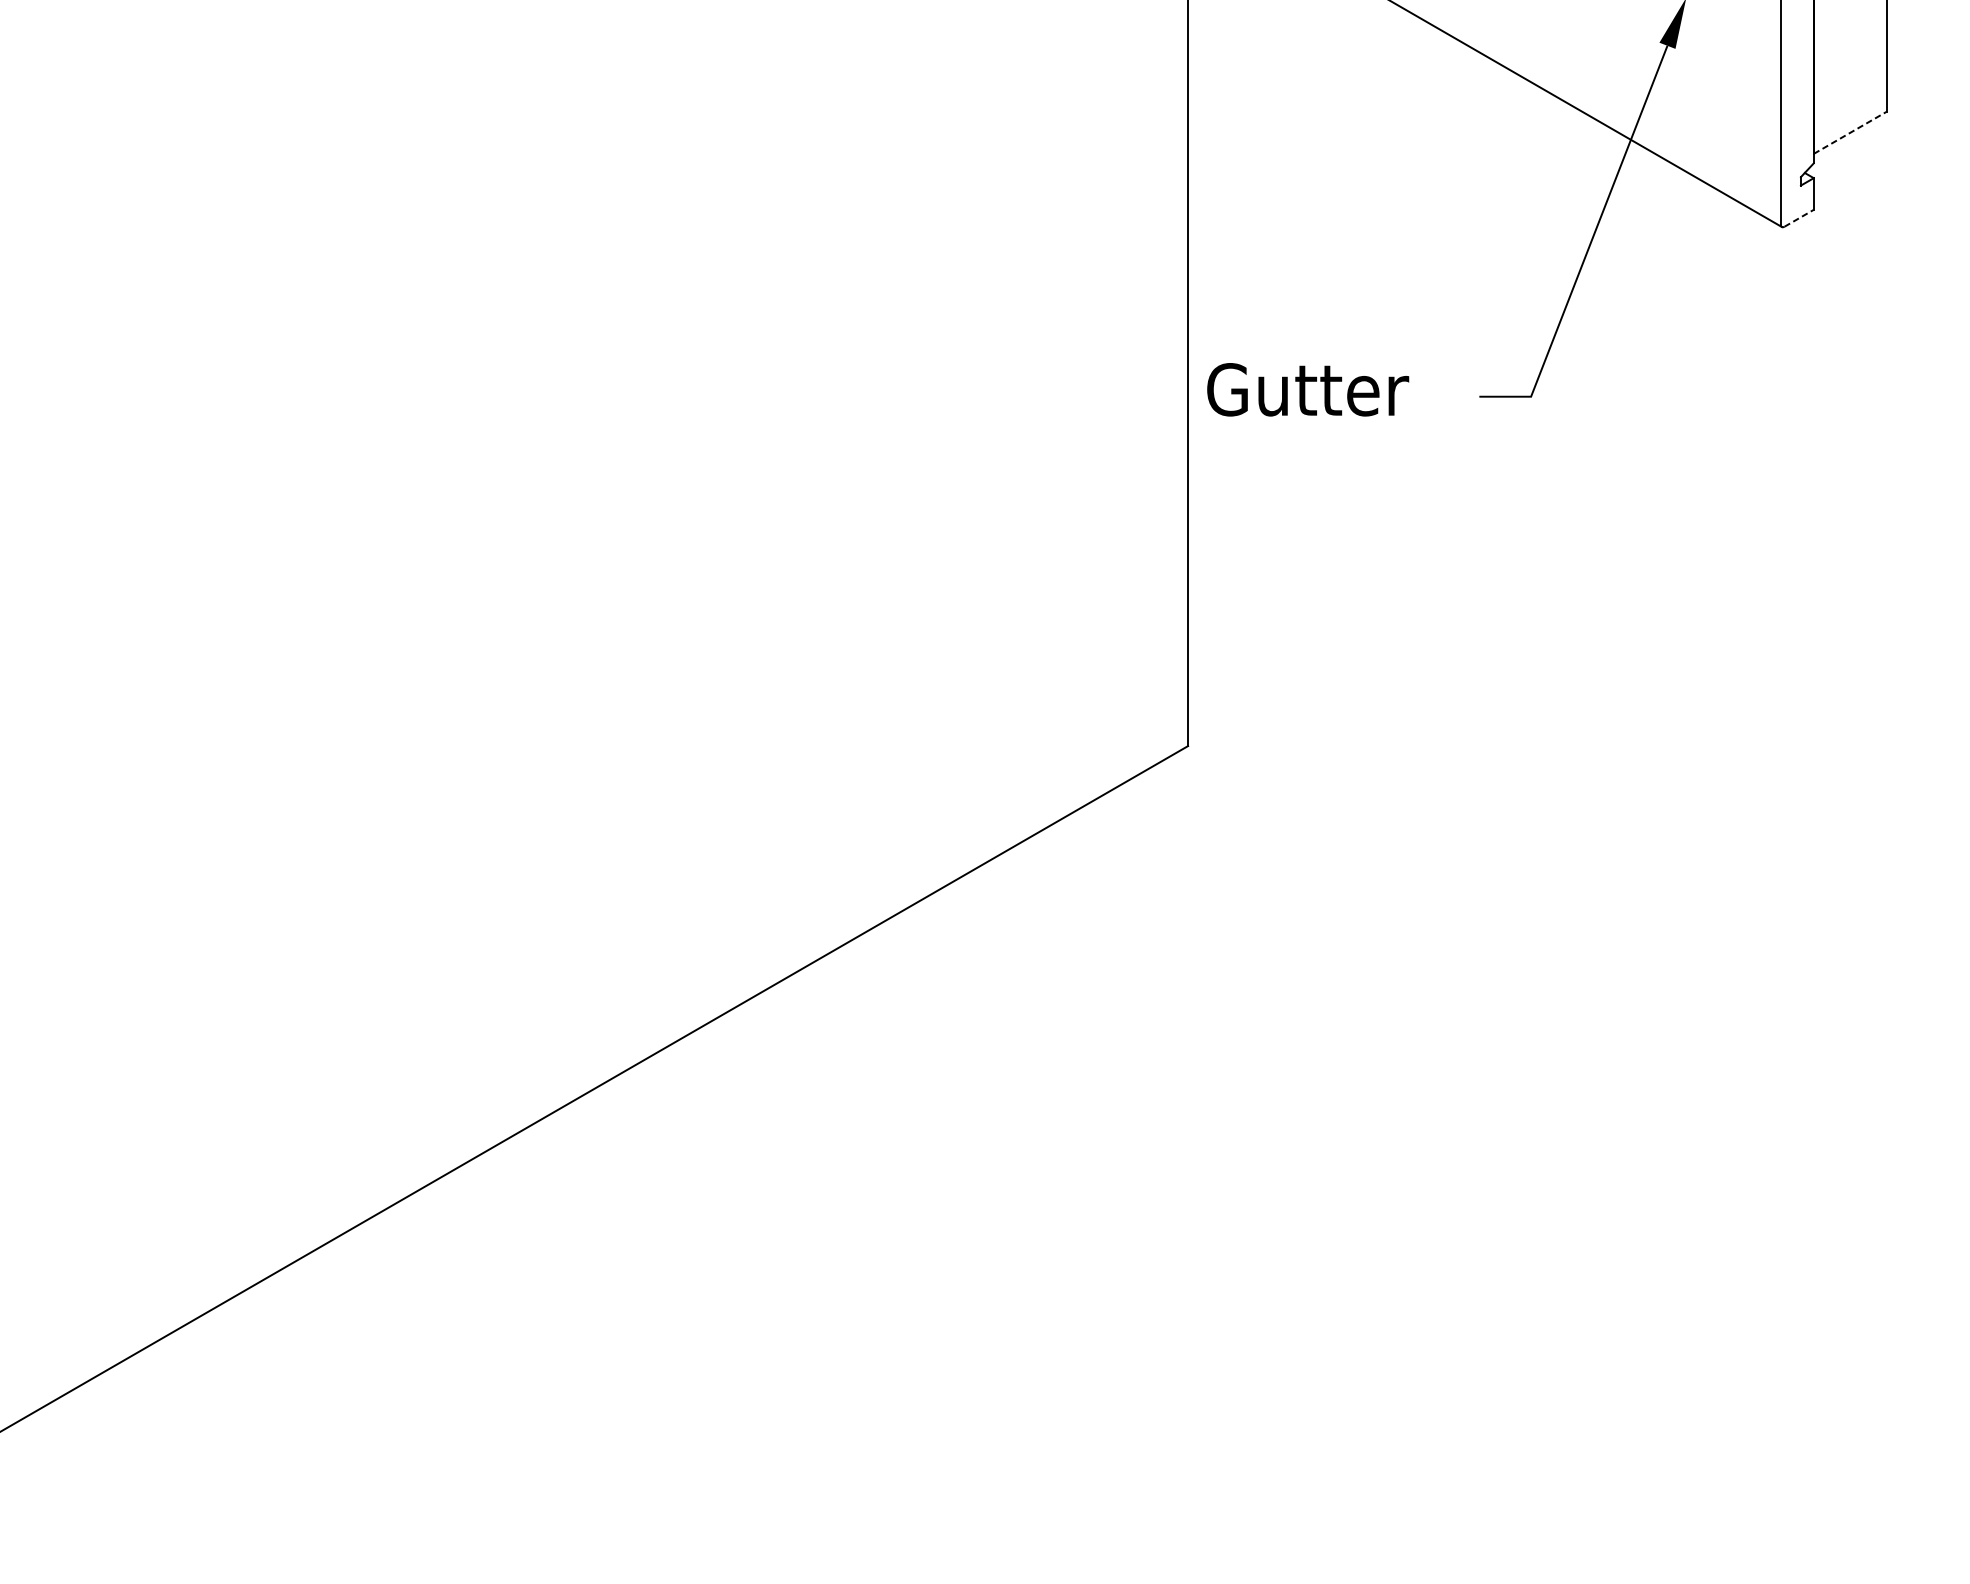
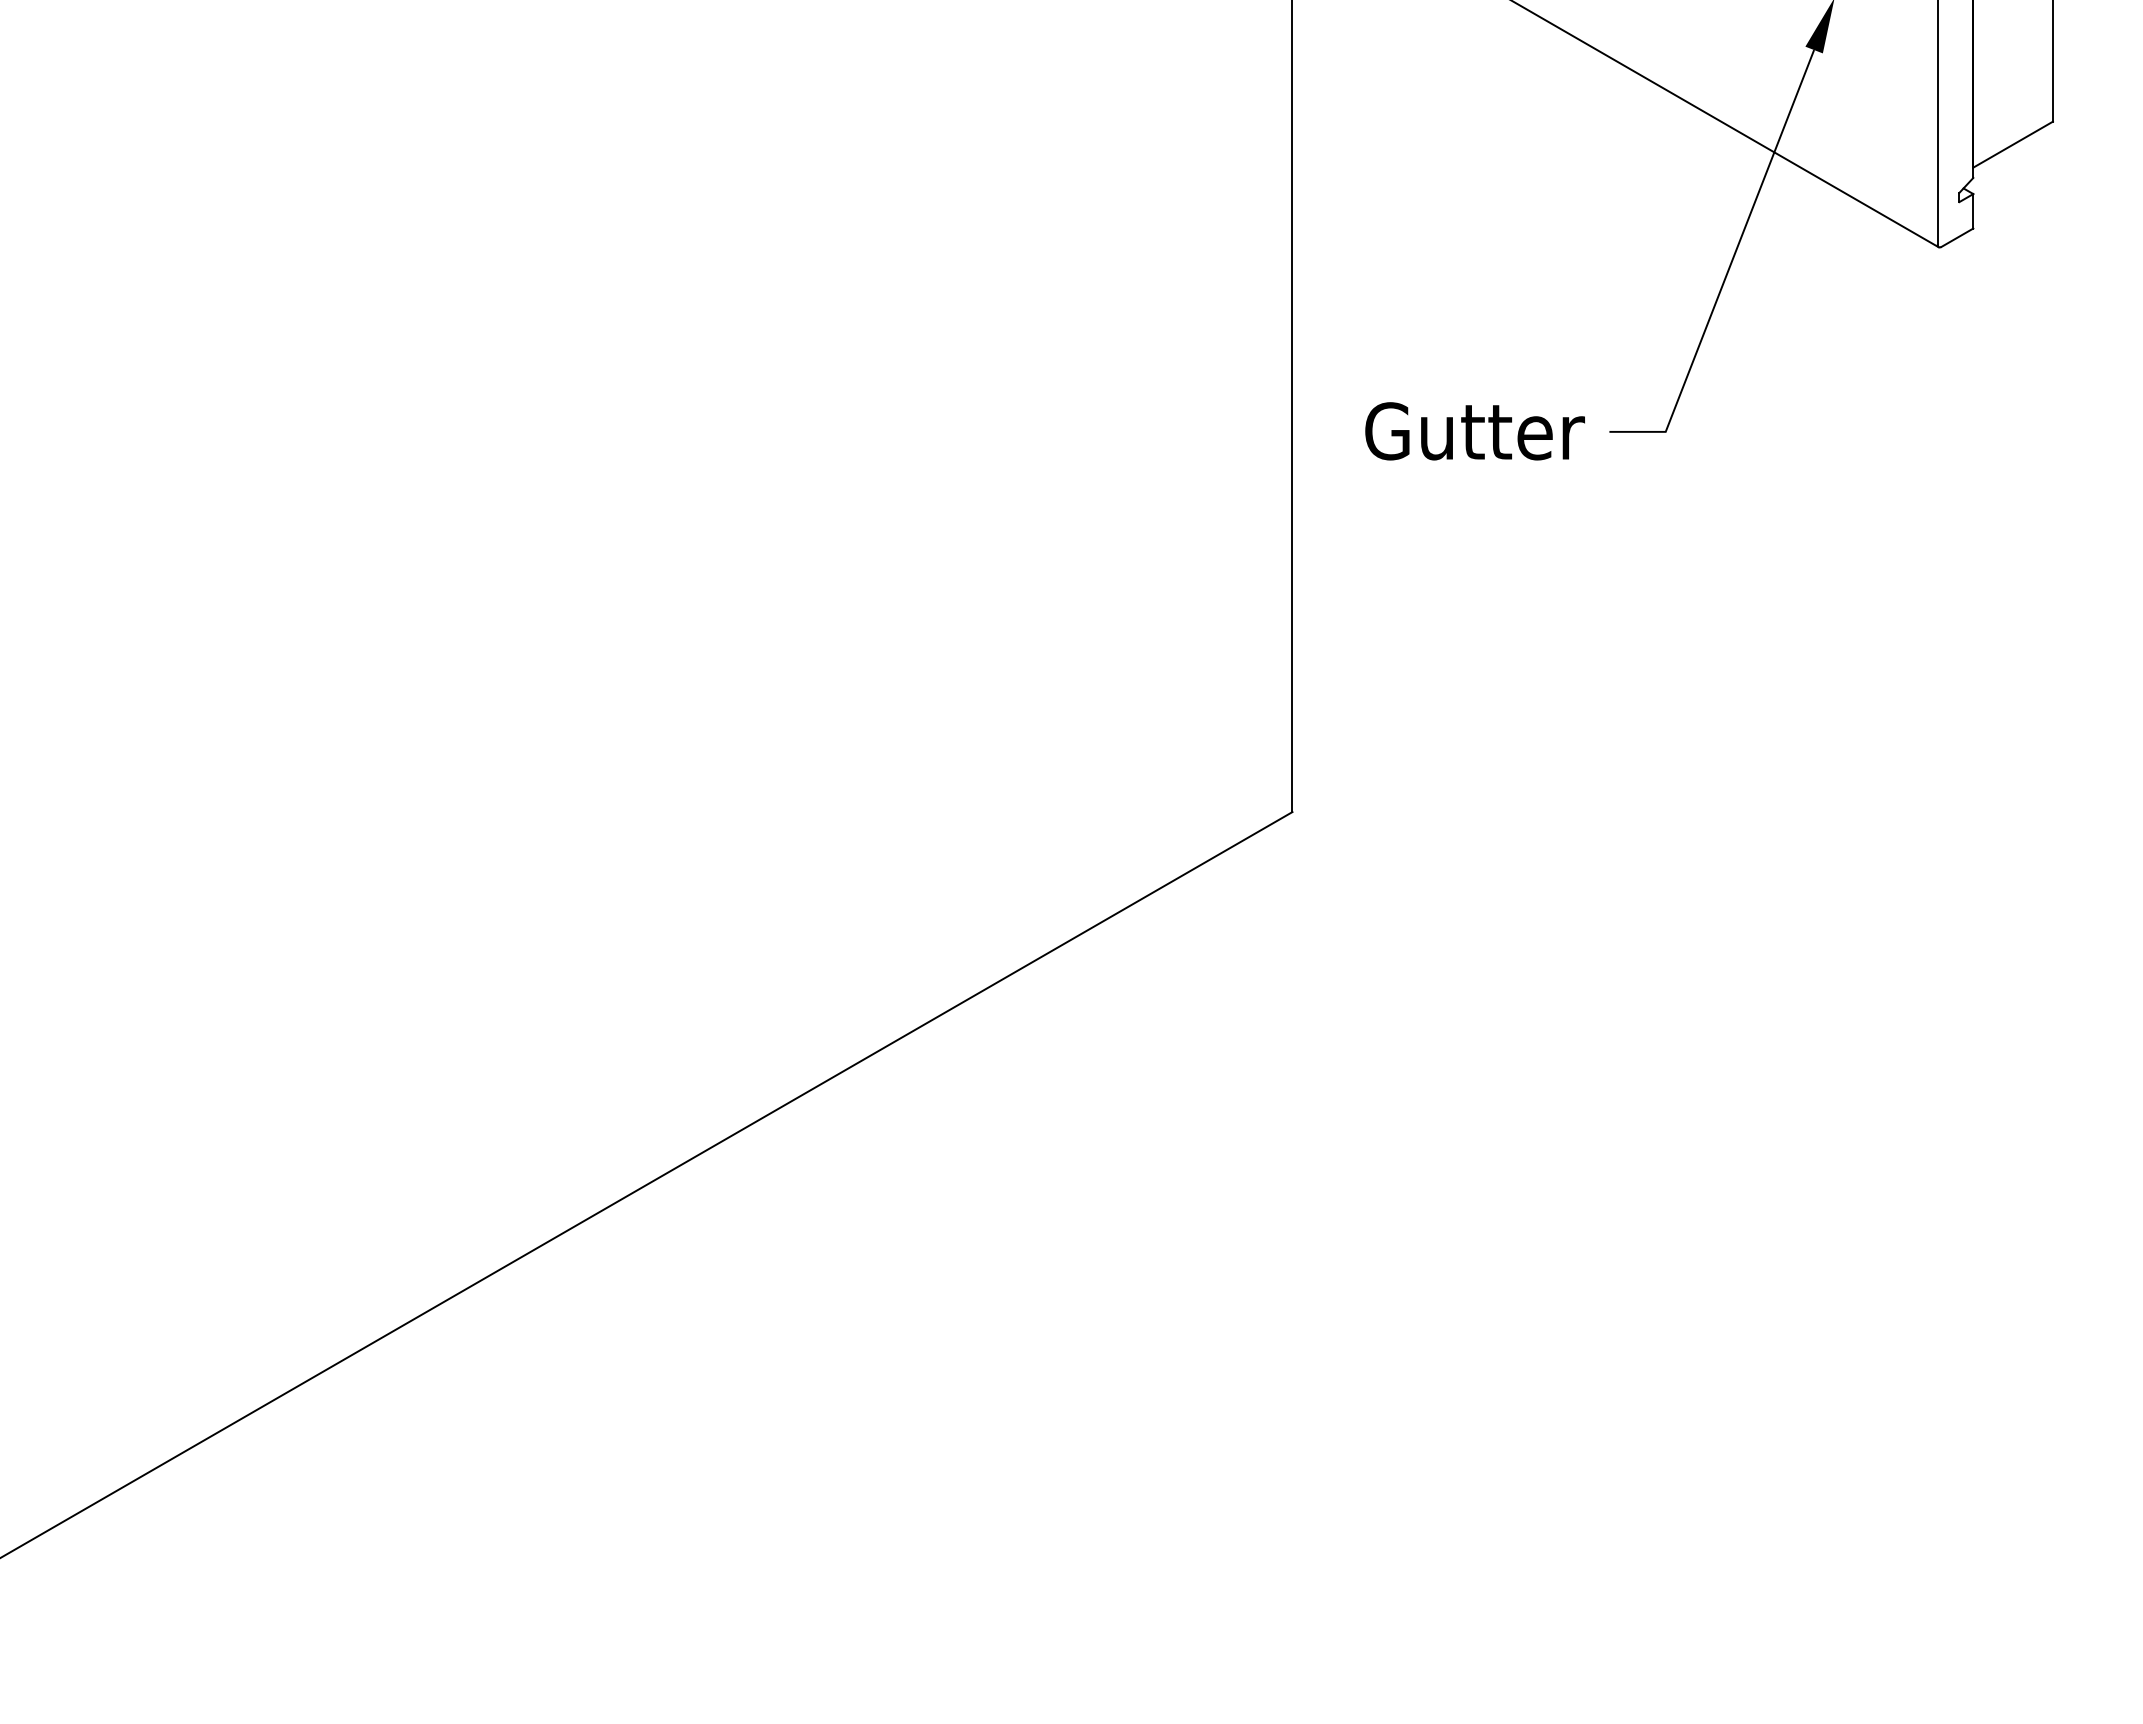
line: (1850, 132) -> (2013, 144), dashed -> solid
line: (1799, 218) -> (1957, 237), dashed -> solid
text: (1307, 389) -> (1474, 431), moved

